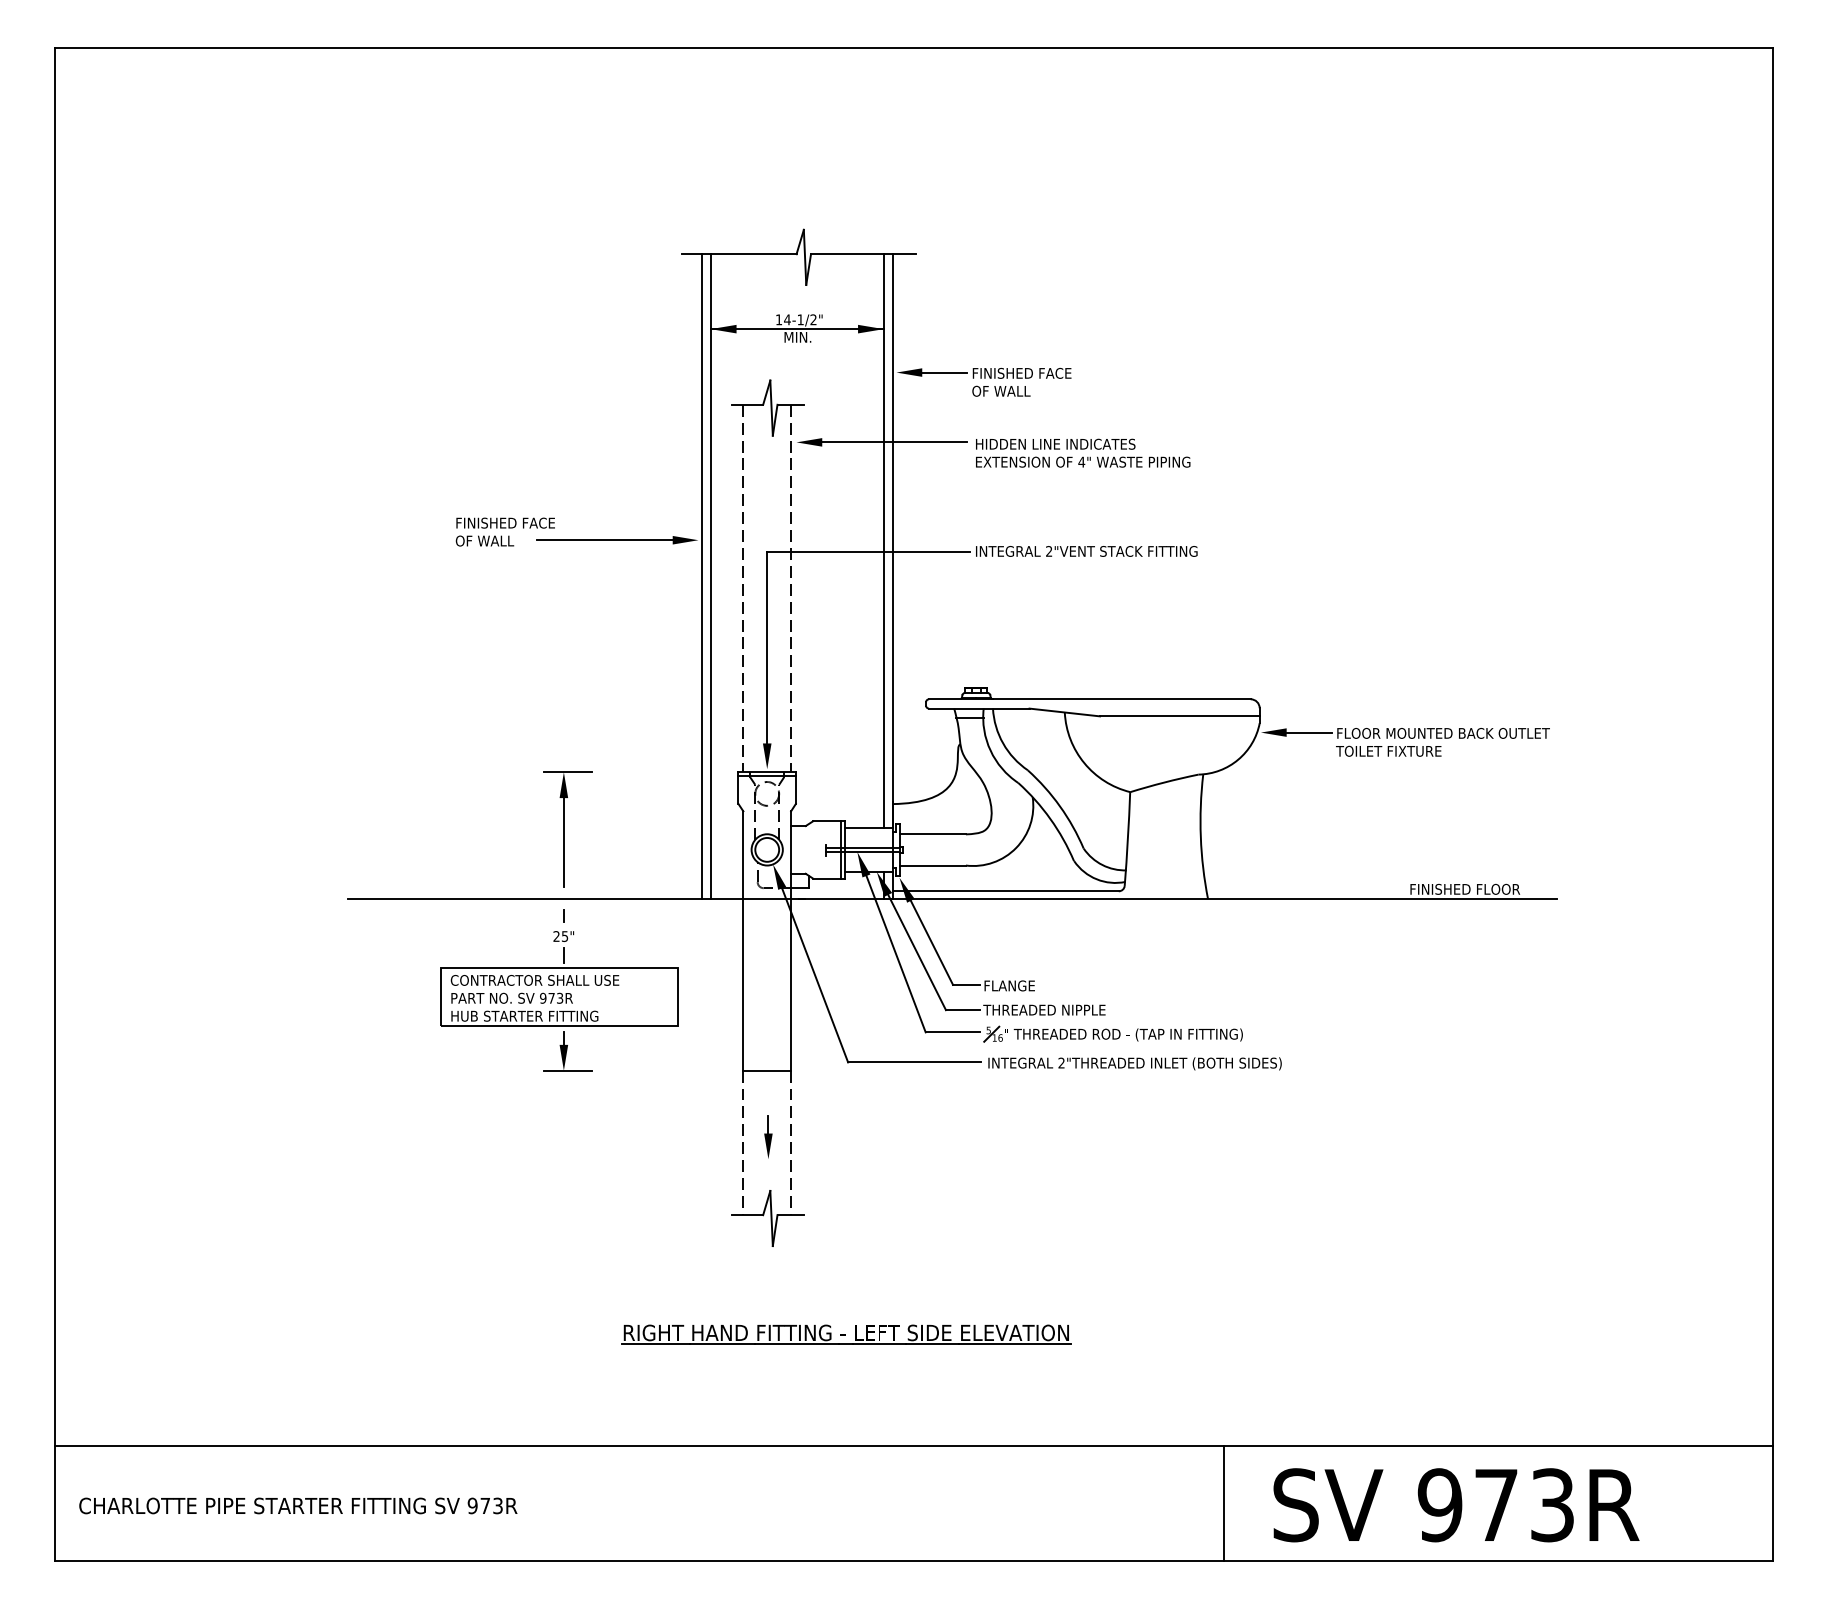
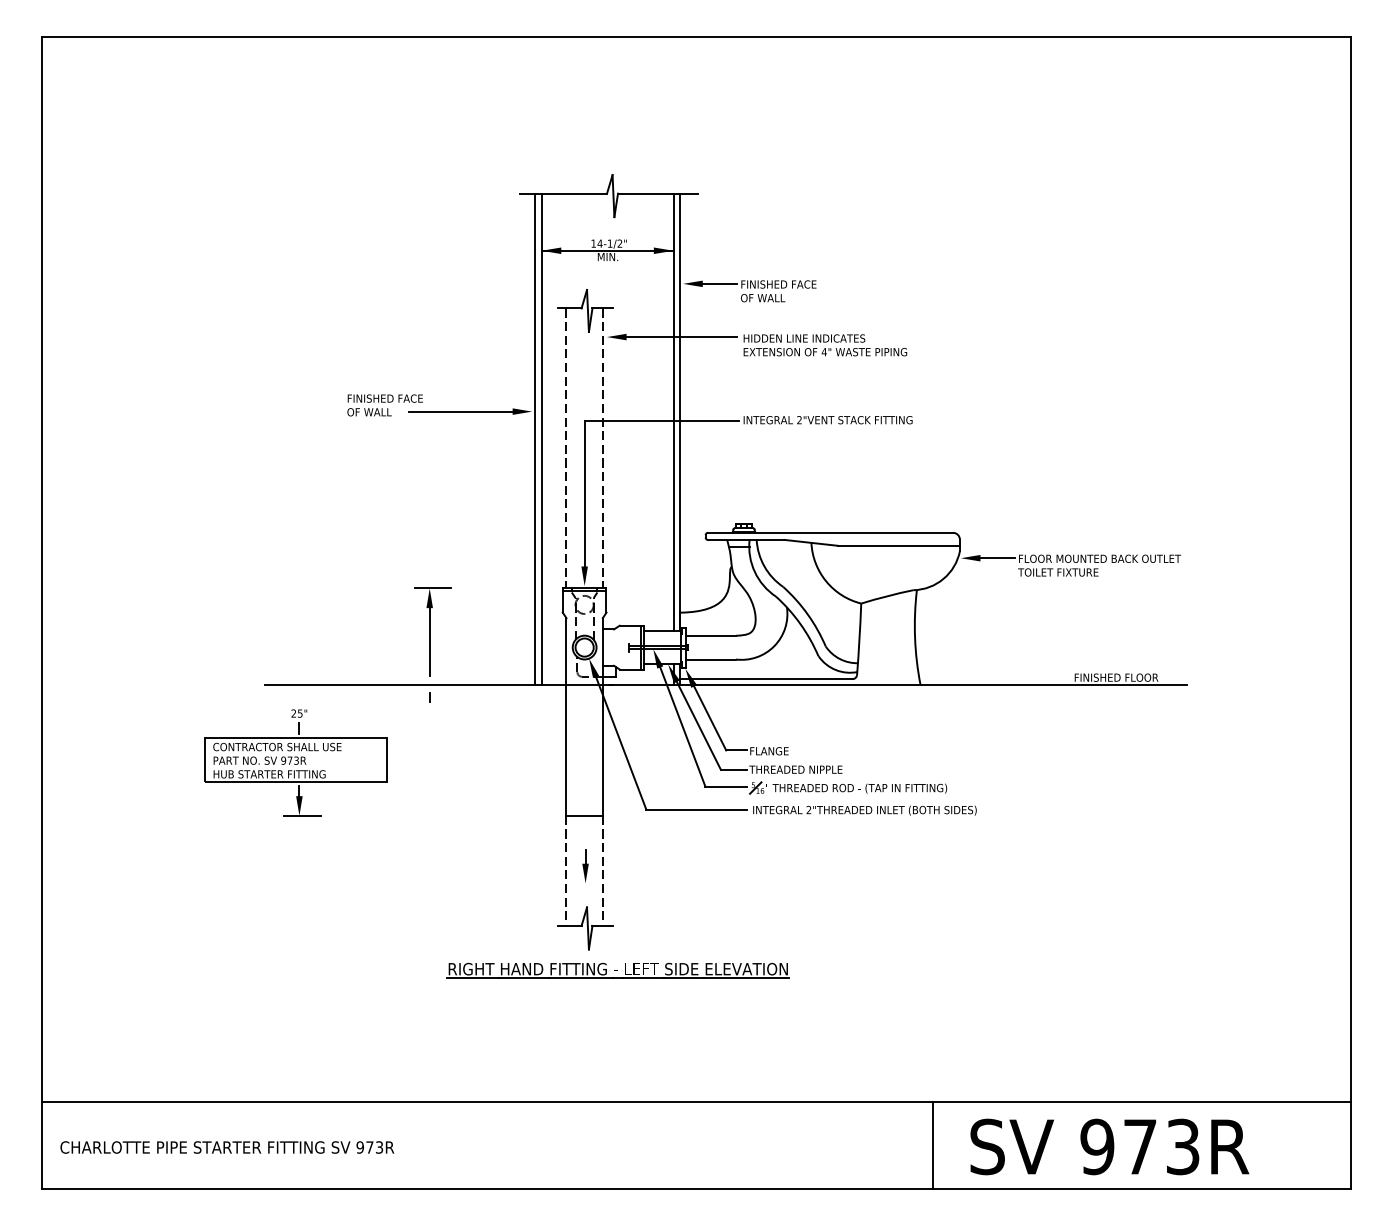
part: (559, 1001) -> (296, 763), moved
part: (846, 1334) -> (618, 970), moved

